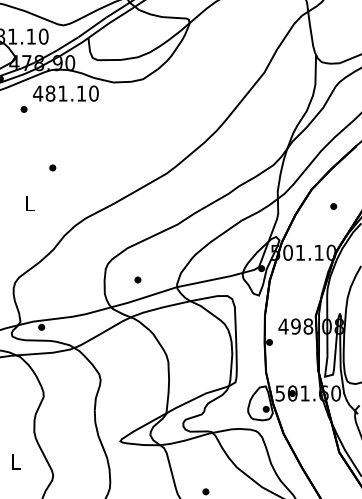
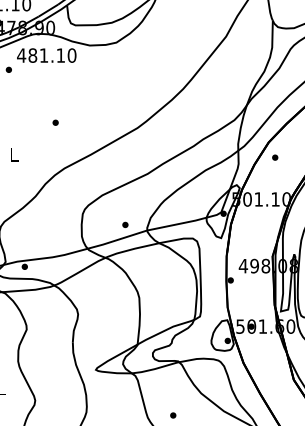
part: (52, 167) -> (55, 122), moved
part: (333, 206) -> (275, 157), moved
part: (137, 279) -> (124, 224), moved

